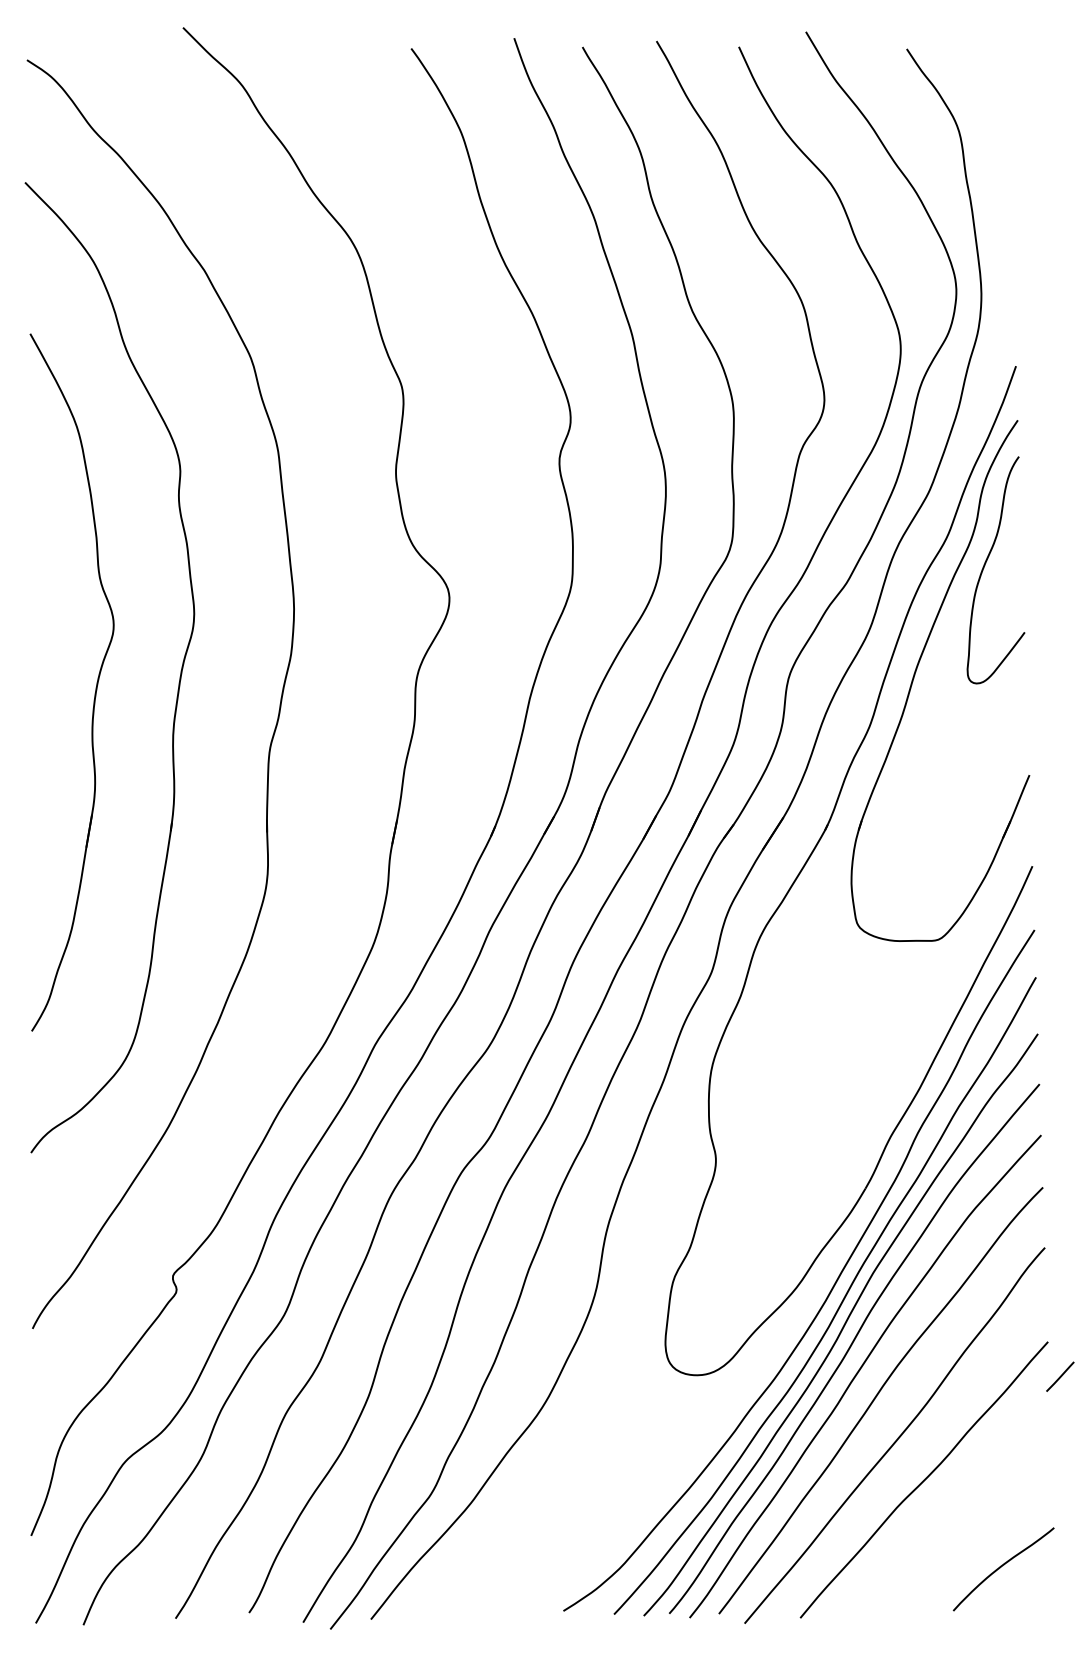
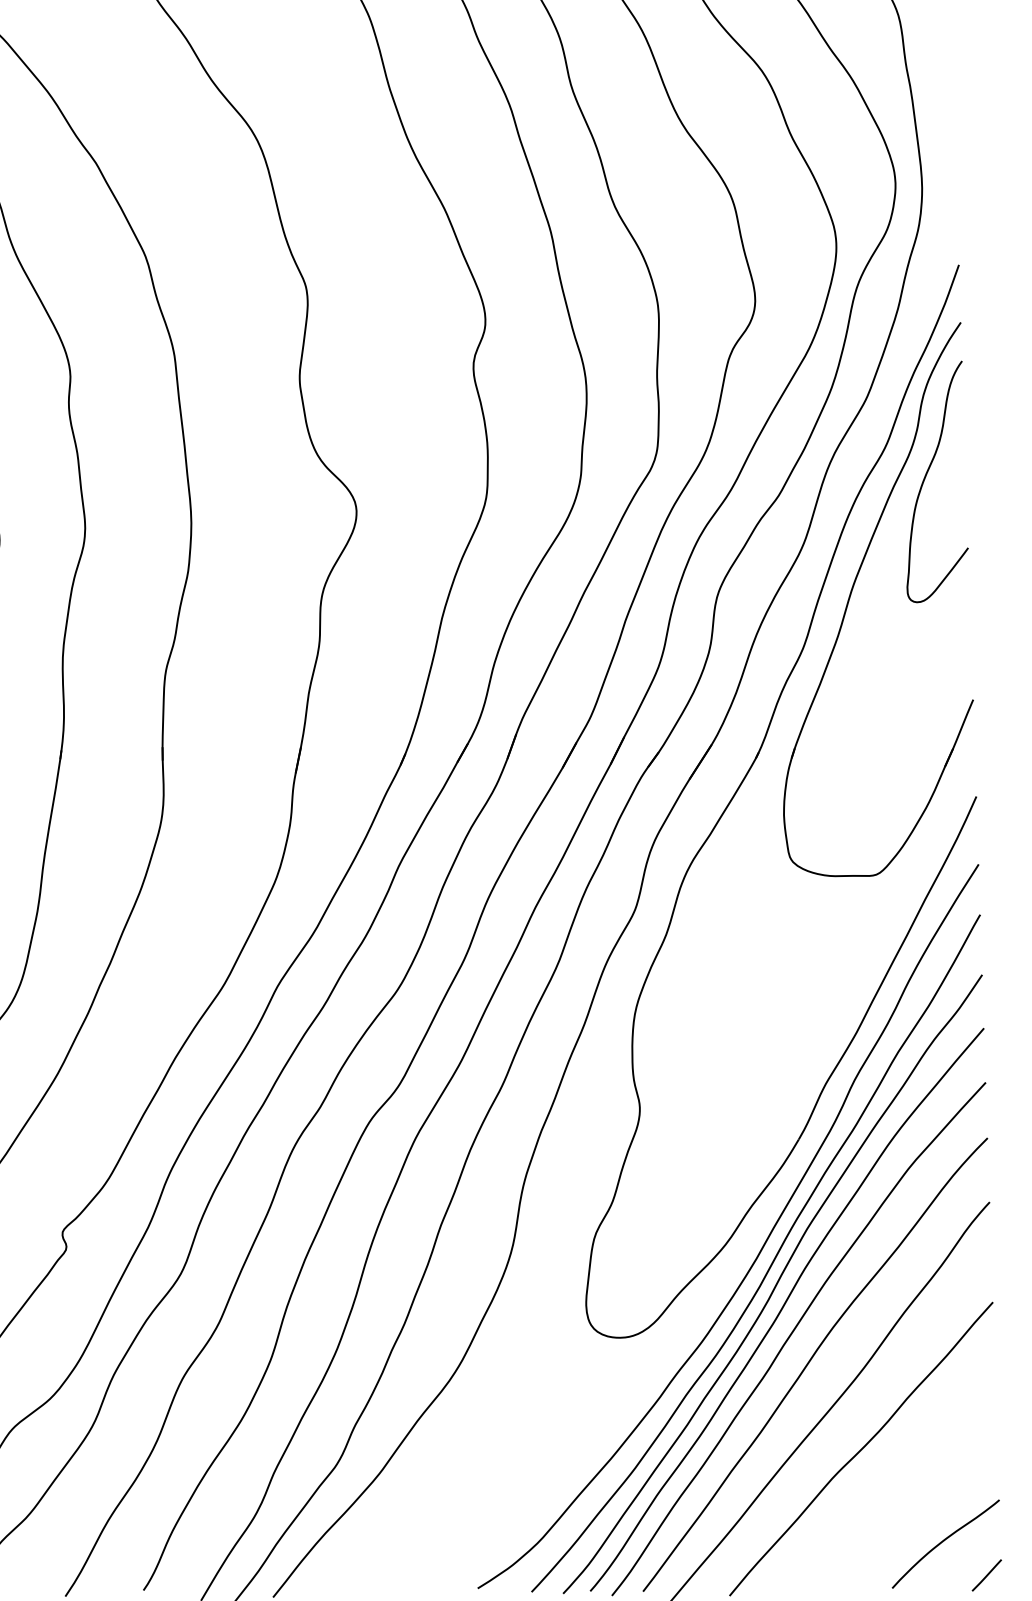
line: (1060, 1376) -> (987, 1575), moved

